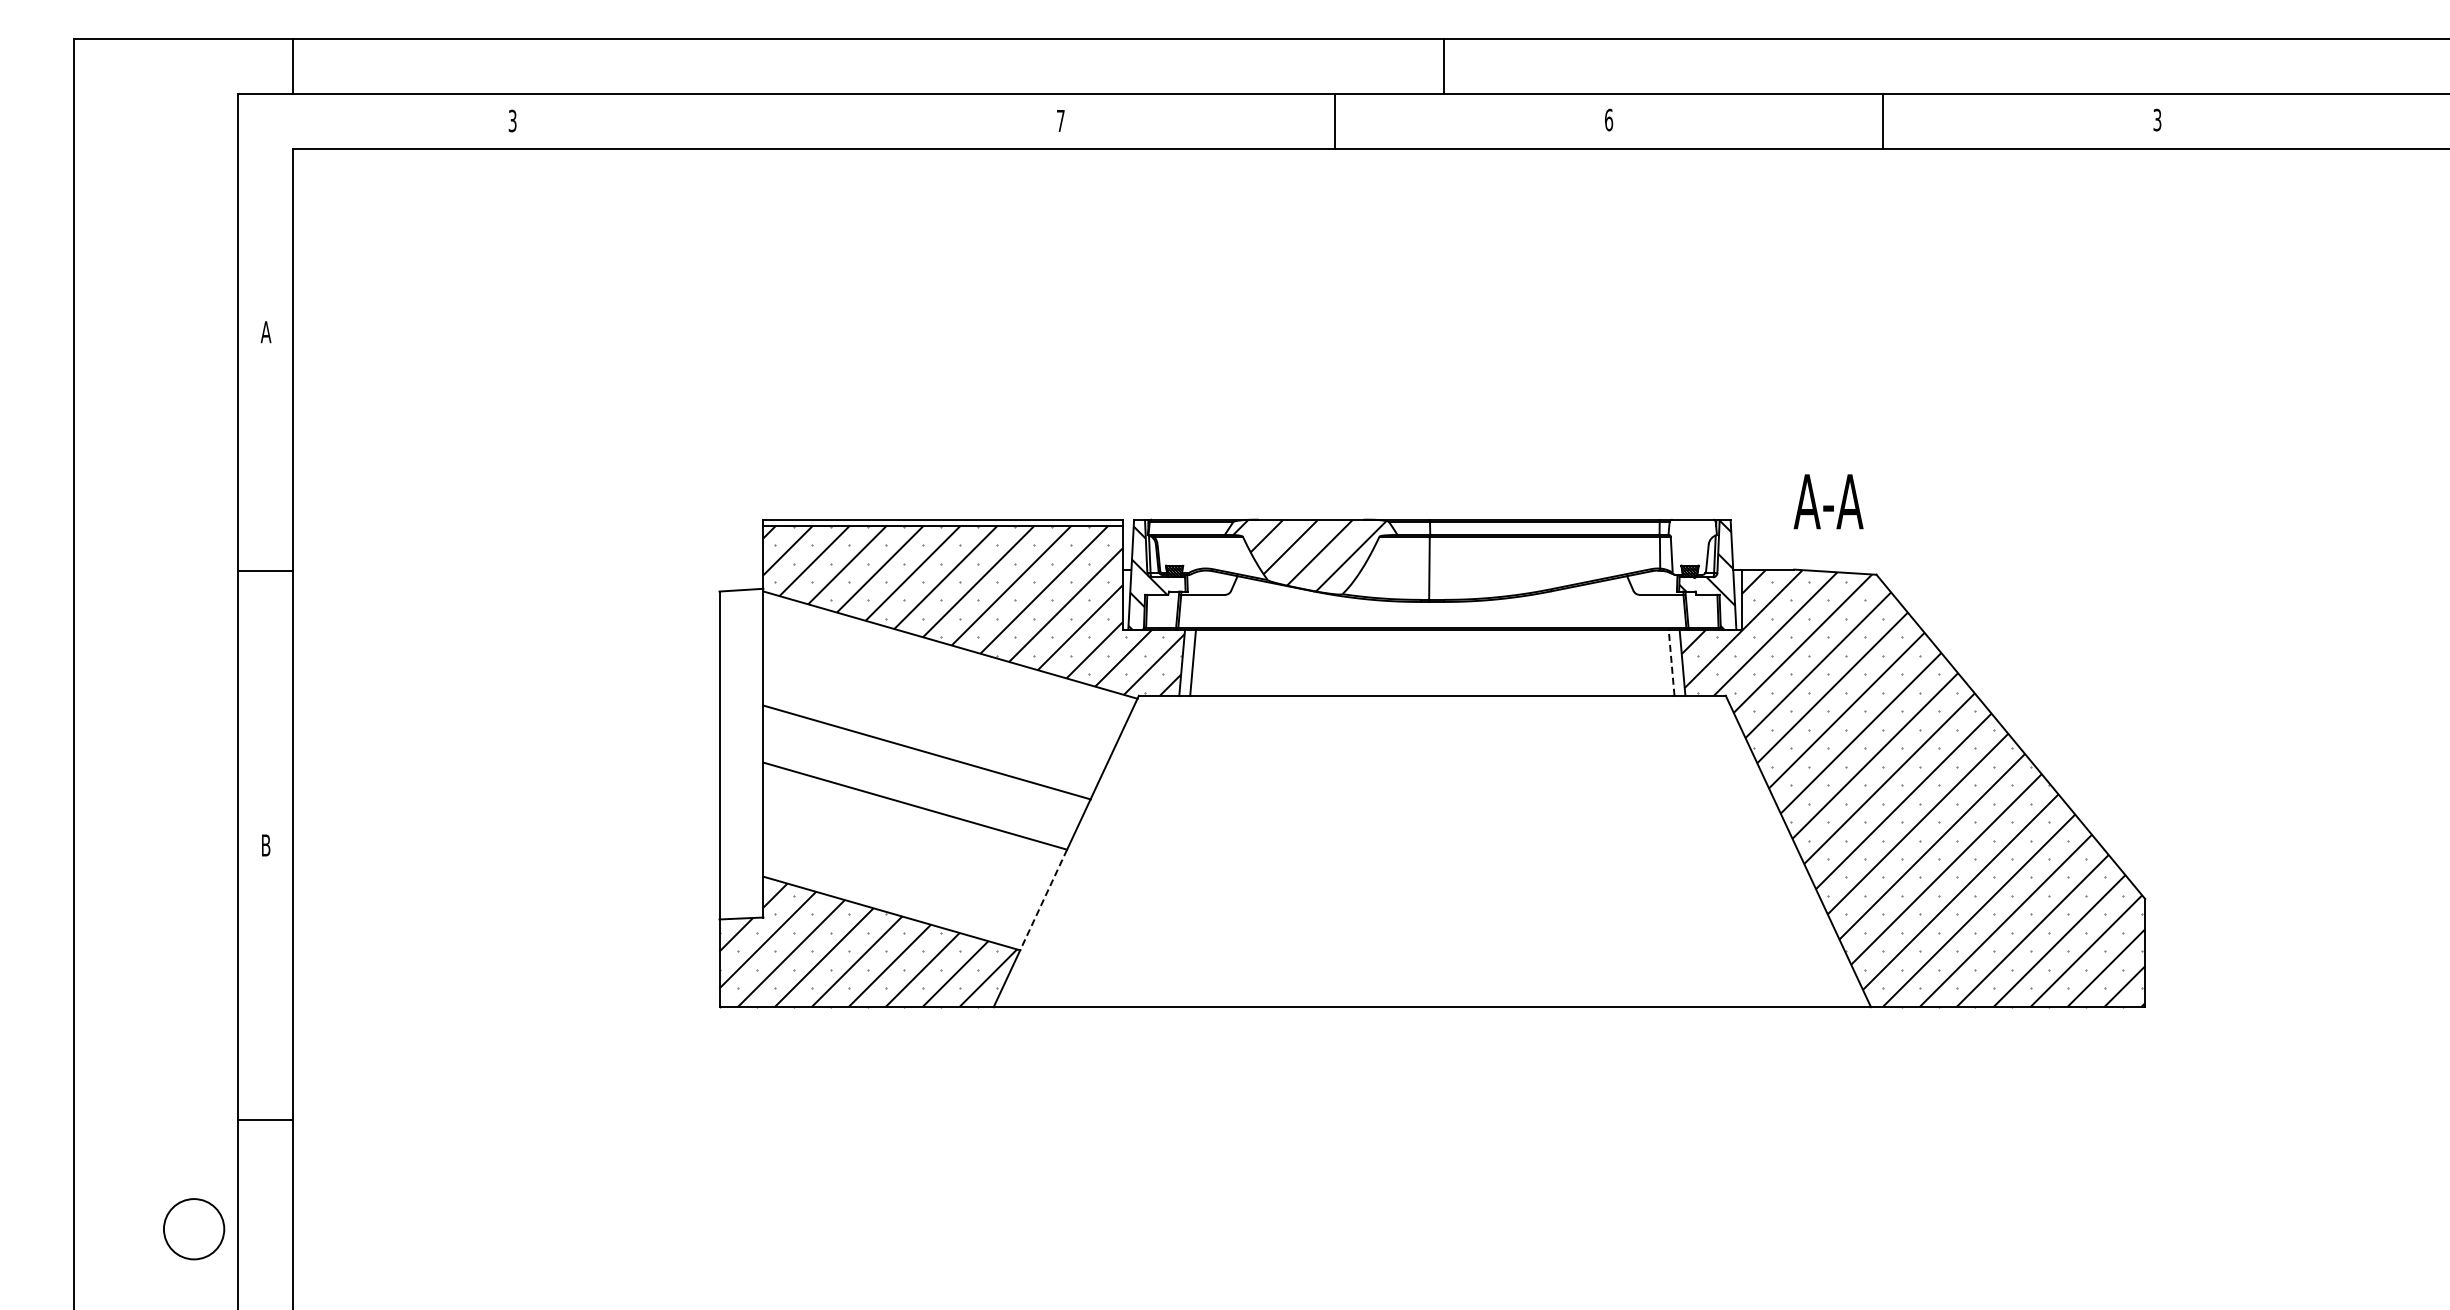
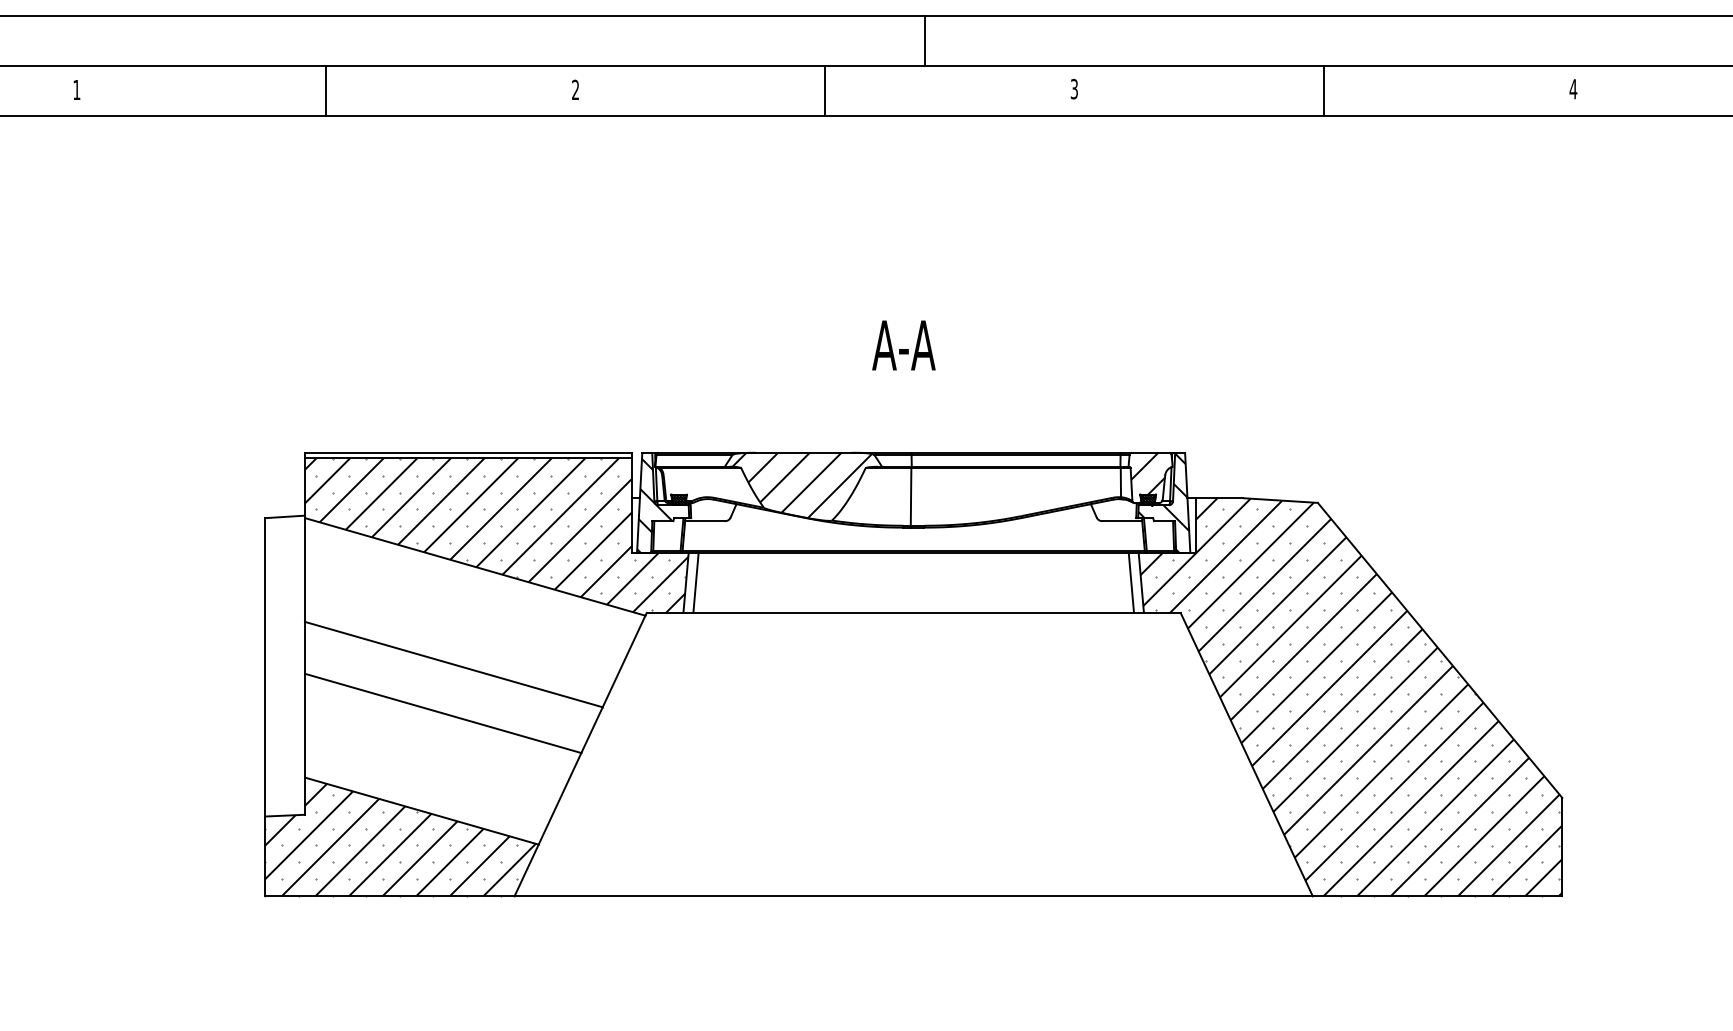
text: (1609, 119) -> (1074, 88), 6 -> 3
text: (2157, 119) -> (1573, 88), 3 -> 4
text: (512, 120) -> (76, 89), 3 -> 1
text: (1060, 120) -> (575, 89), 7 -> 2
line: (786, 121) -> (326, 90), added
text: (1828, 501) -> (903, 345), moved
hatch: (1689, 547) -> (1147, 478), added
line: (1671, 662) -> (1131, 582), dashed -> solid
line: (1043, 900) -> (559, 799), dashed -> solid

